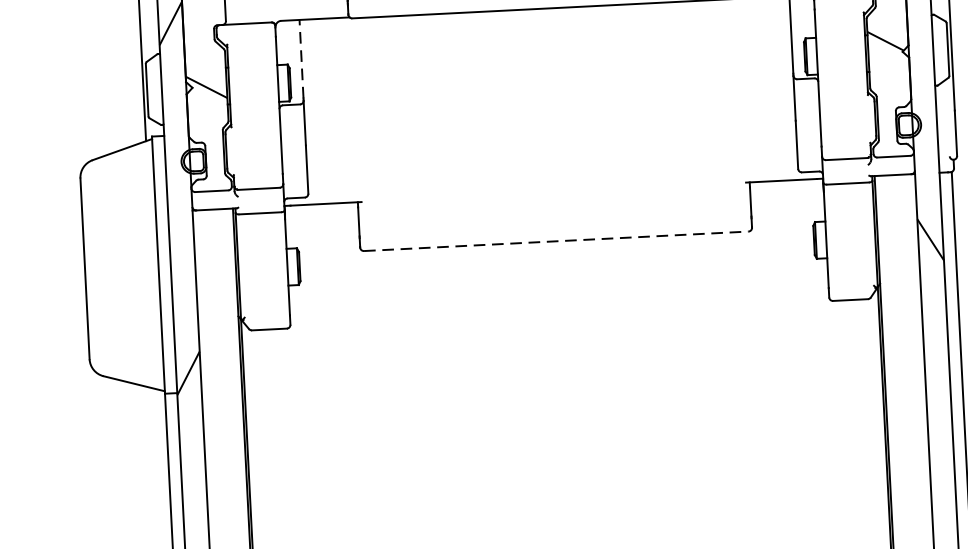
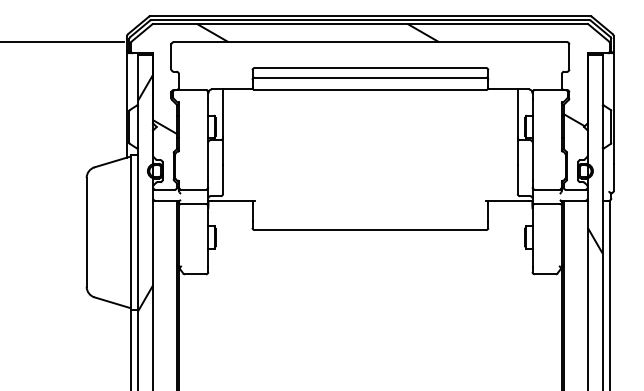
line: (302, 59) -> (223, 113), dashed -> solid
line: (556, 241) -> (370, 230), dashed -> solid

